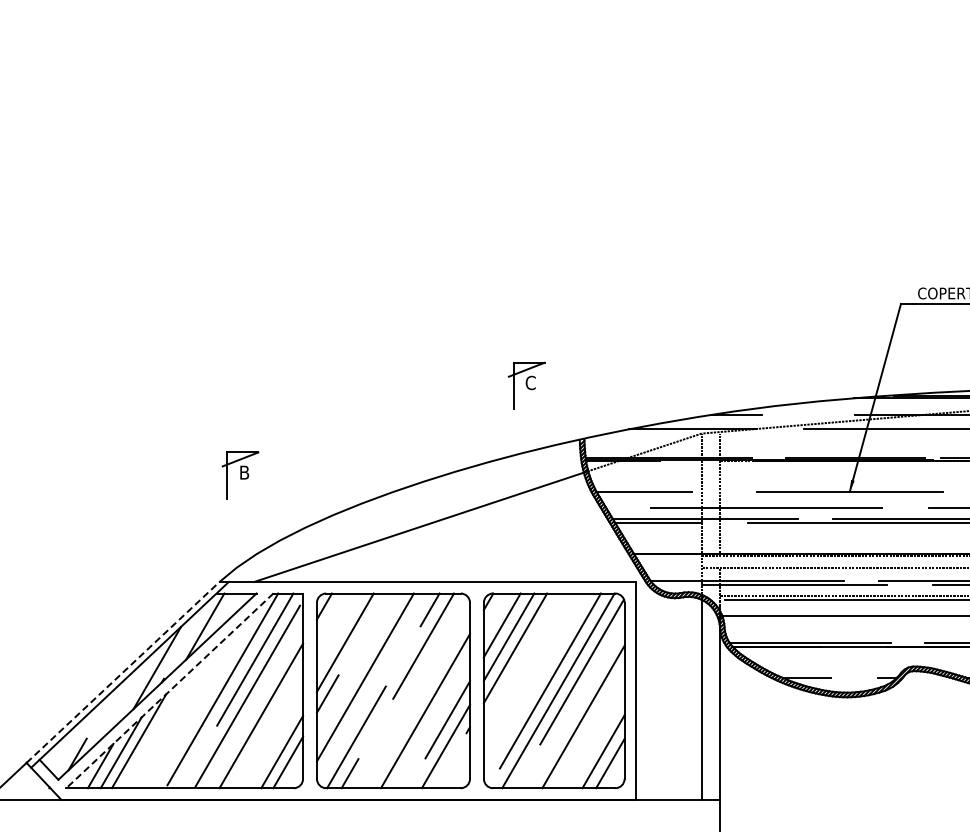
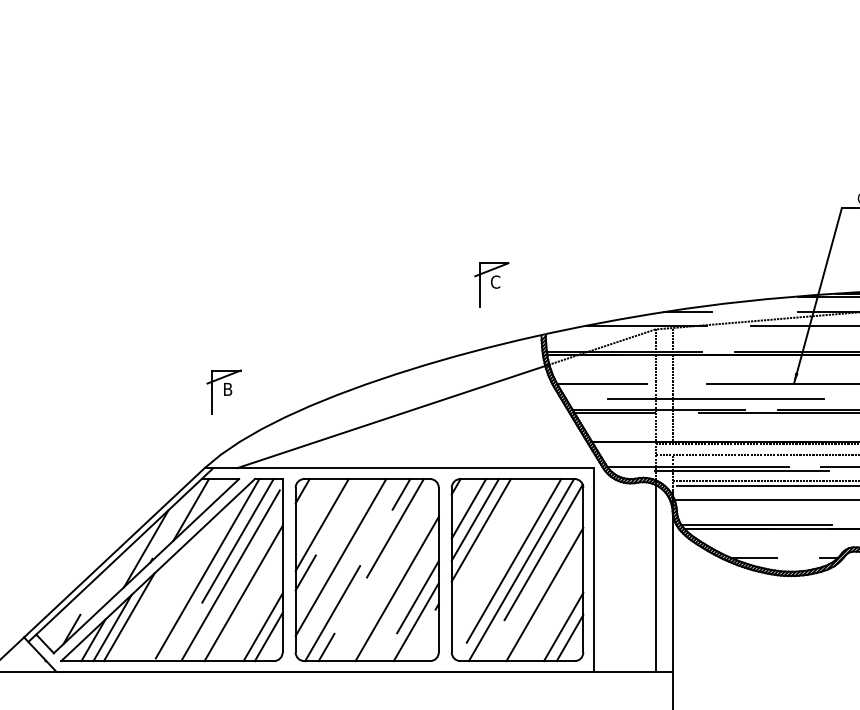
part: (240, 475) -> (224, 392), moved
line: (123, 672) -> (114, 552), dashed -> solid
line: (169, 691) -> (157, 570), dashed -> solid

